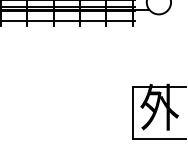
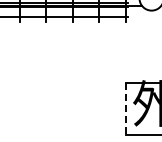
line: (133, 113) -> (126, 109), solid -> dashed

